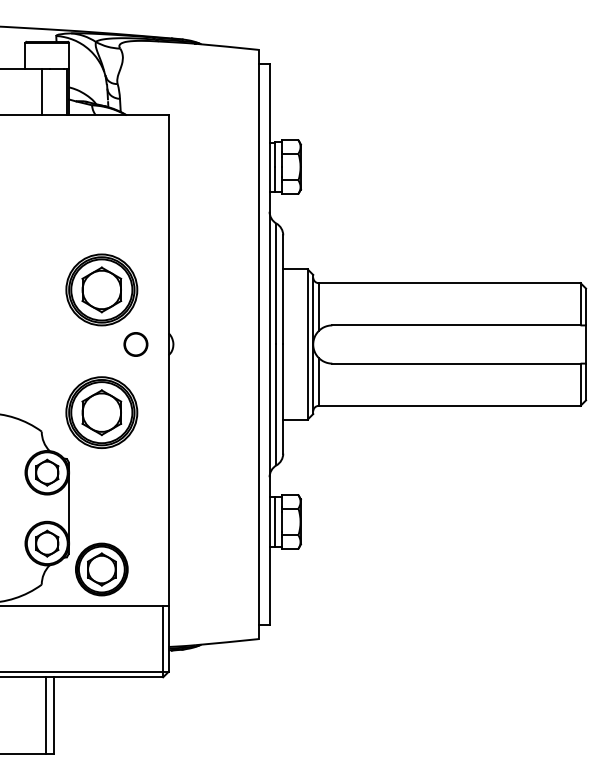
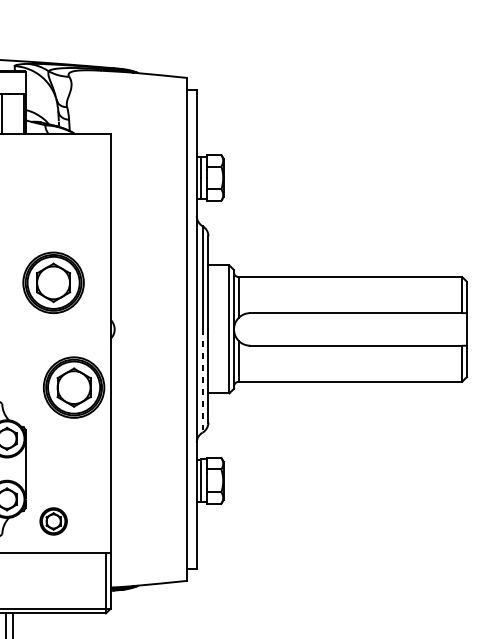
circle: (135, 344) -> (82, 329), removed
line: (276, 405) -> (202, 381), solid -> dashed
part: (101, 412) -> (73, 387), moved
part: (101, 569) -> (53, 521), size x0.6

